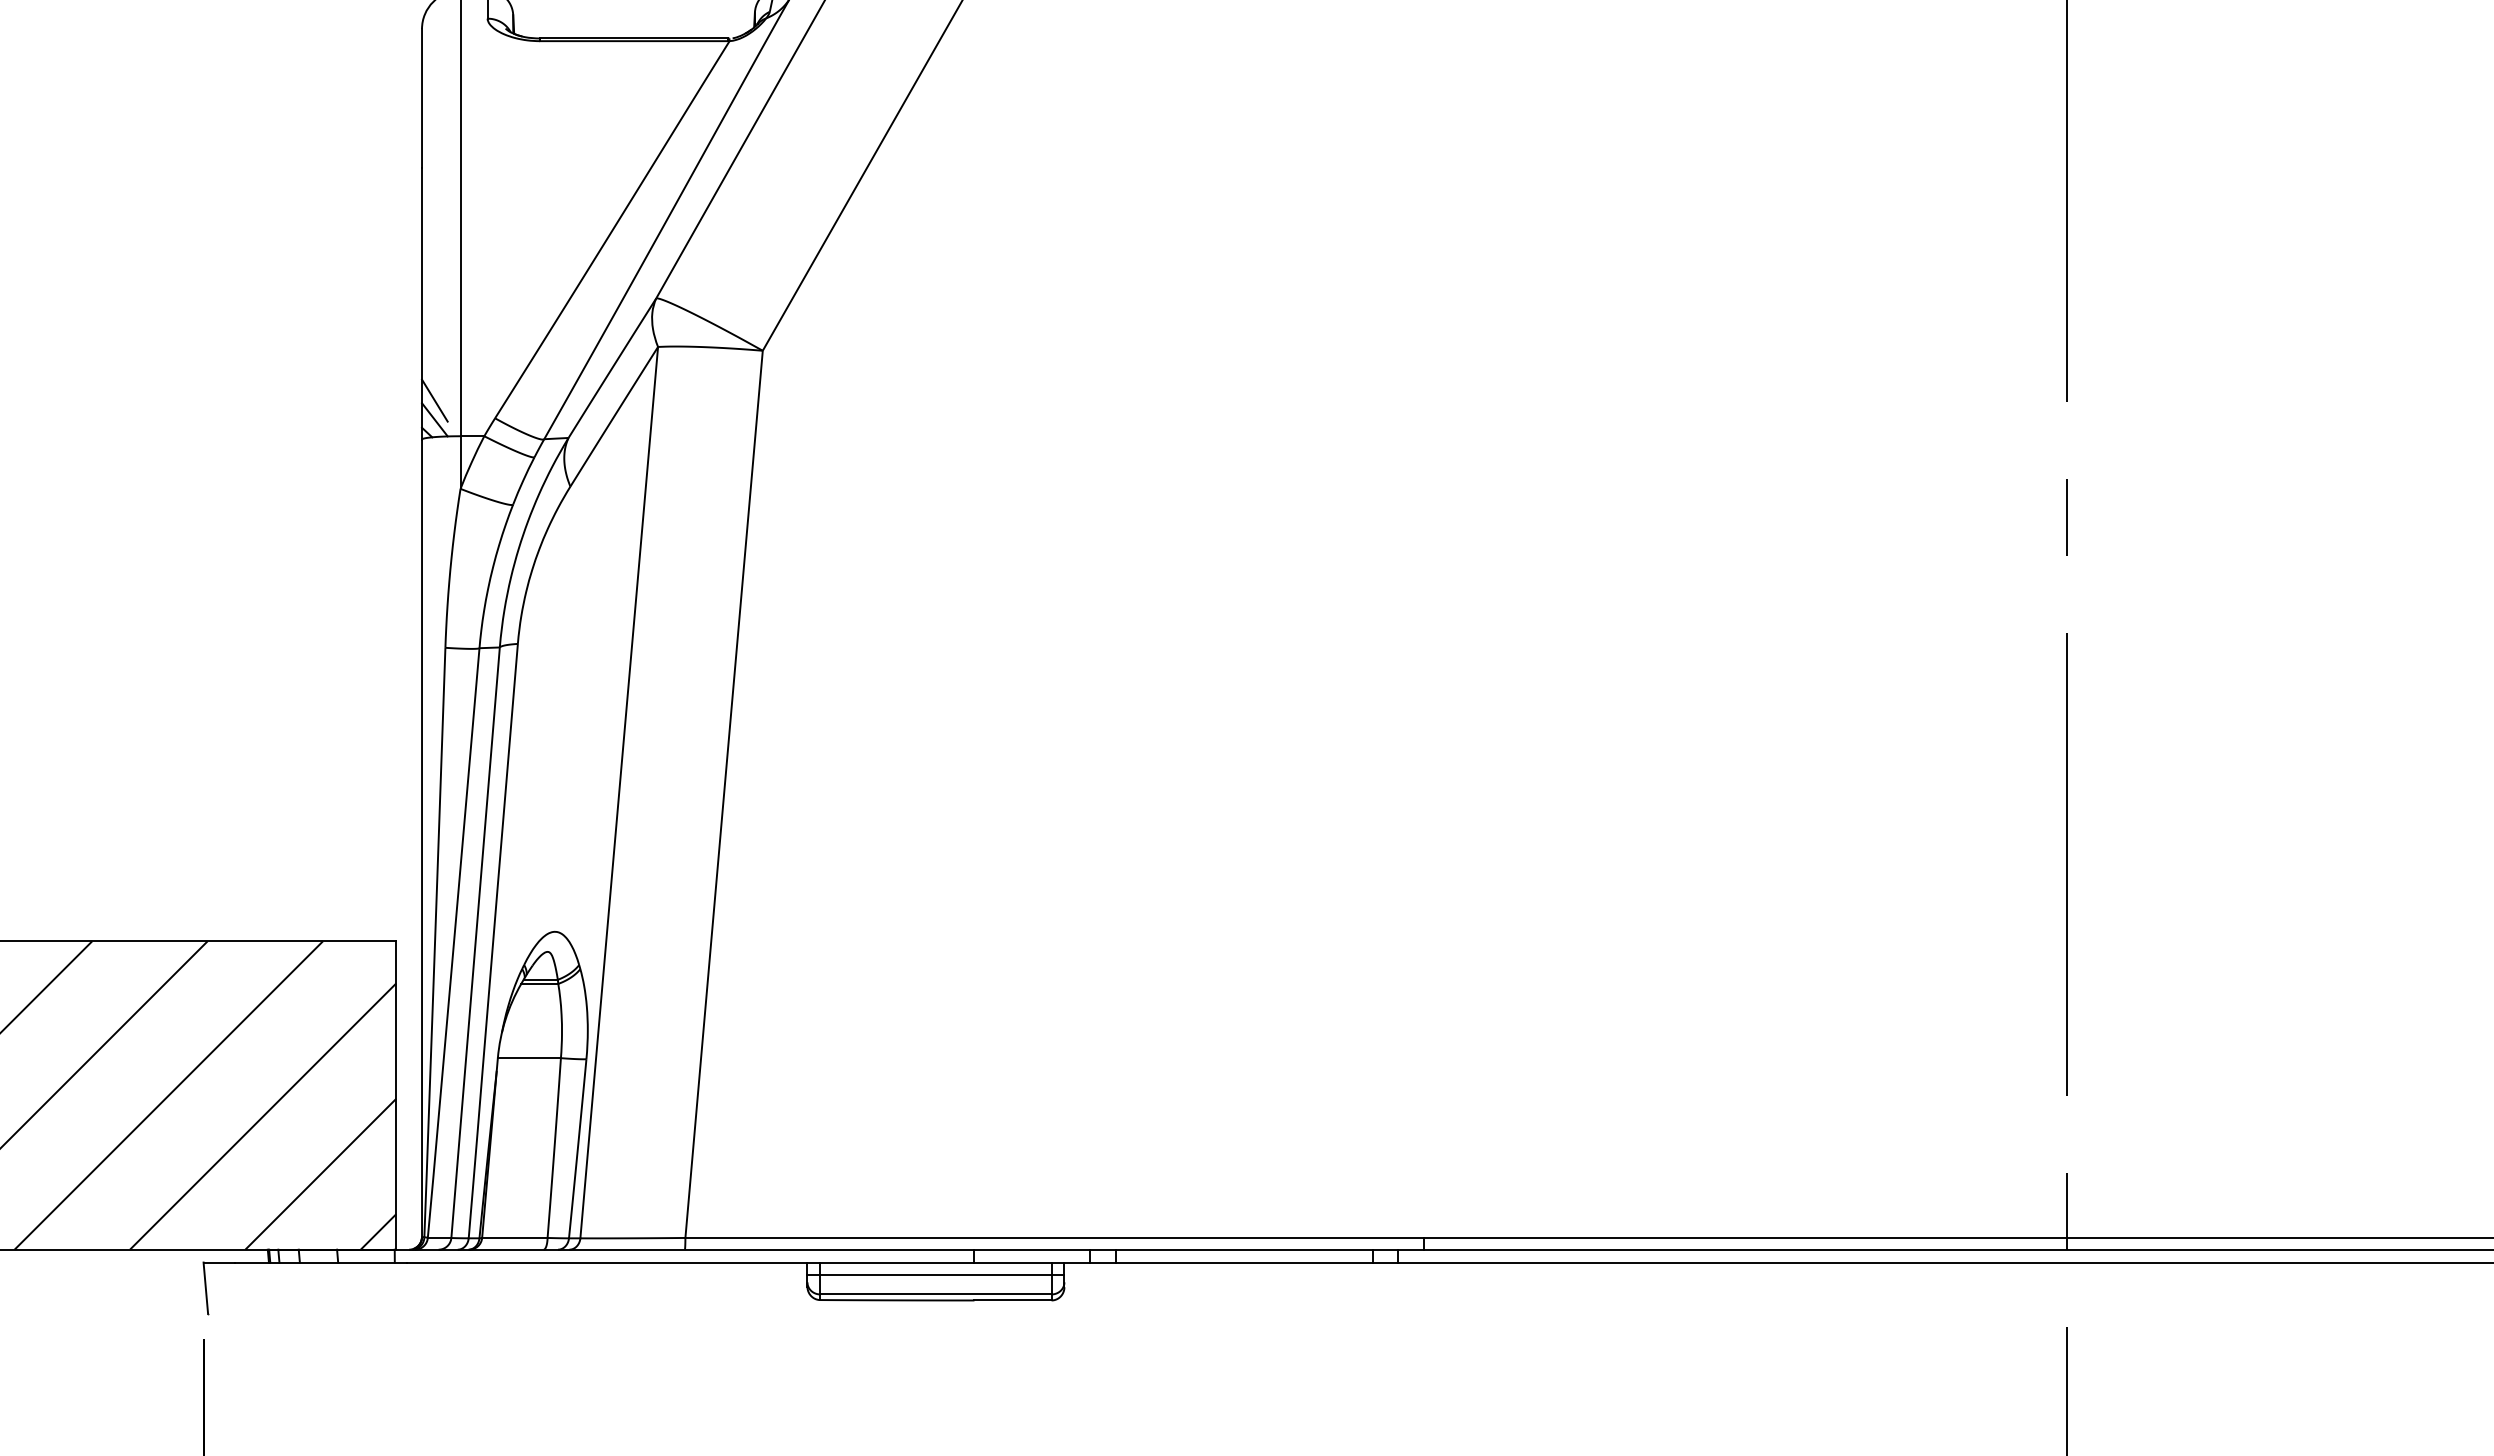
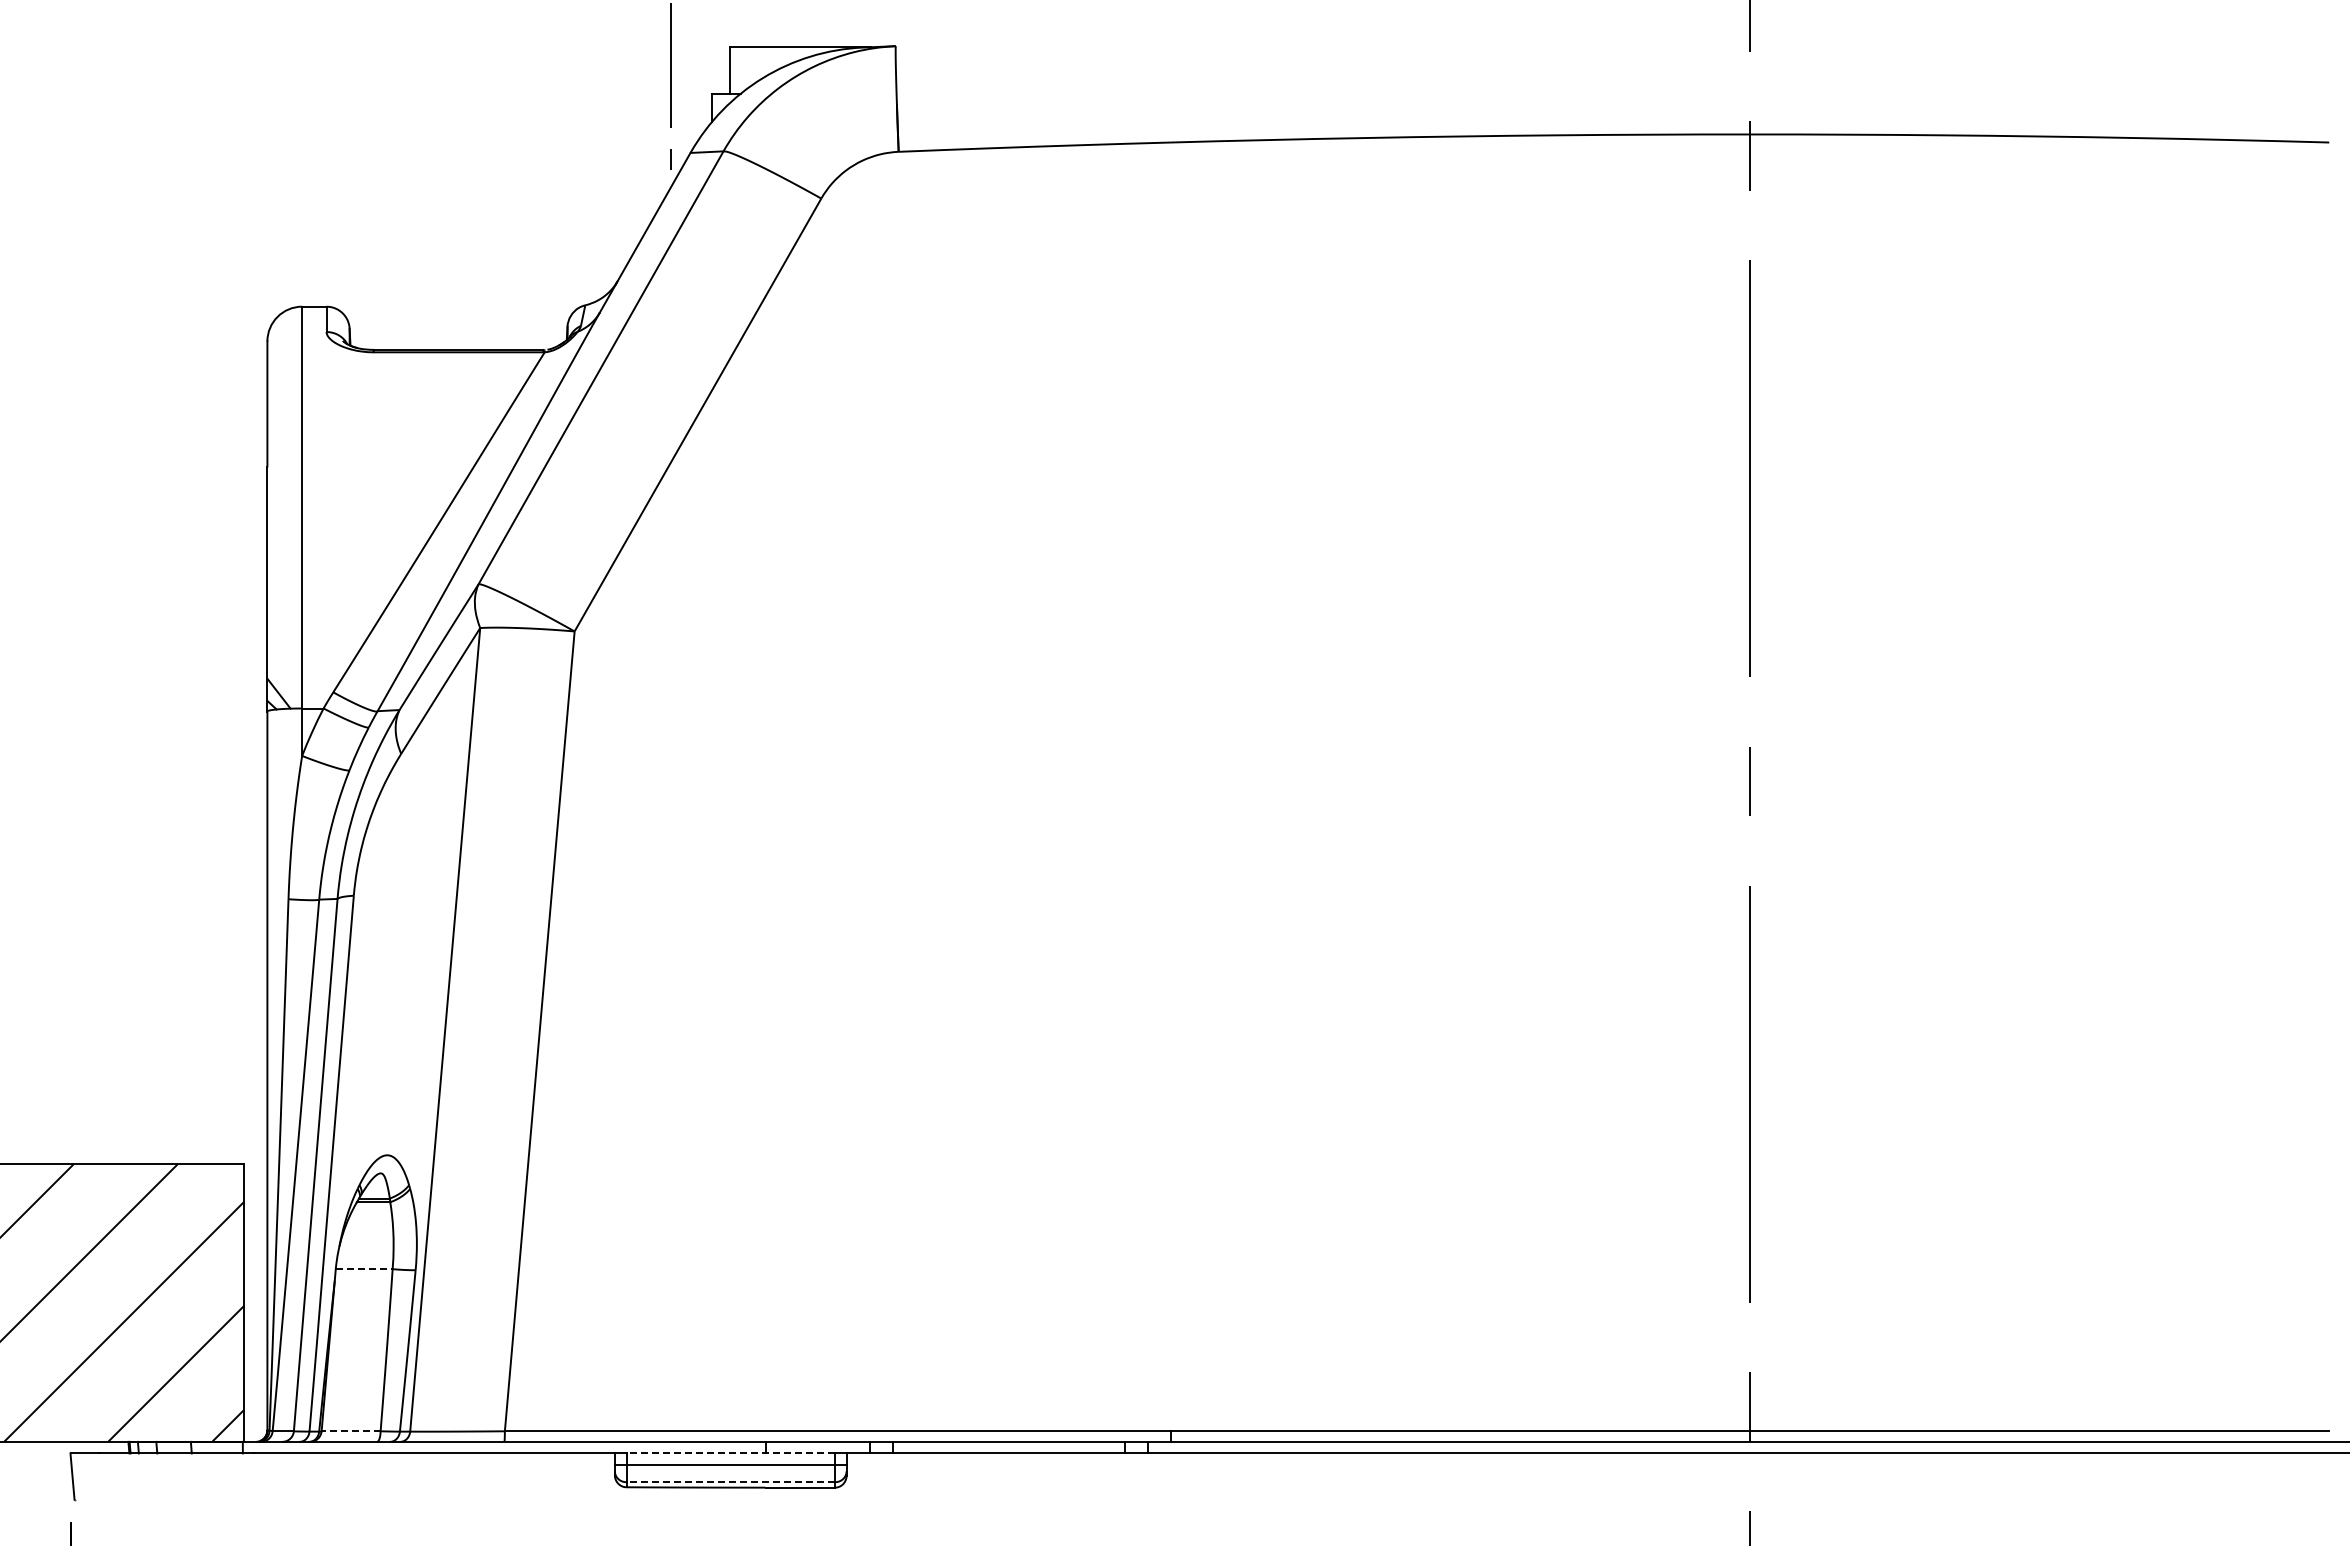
line: (434, 400) -> (278, 676), removed
line: (529, 1058) -> (364, 1269), solid -> dashed
line: (515, 1238) -> (351, 1431), solid -> dashed
line: (935, 1262) -> (730, 1453), solid -> dashed
line: (935, 1294) -> (730, 1482), solid -> dashed

